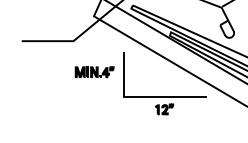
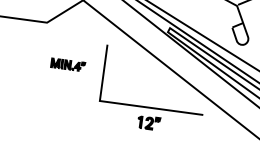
part: (94, 72) -> (67, 65), size x0.7

